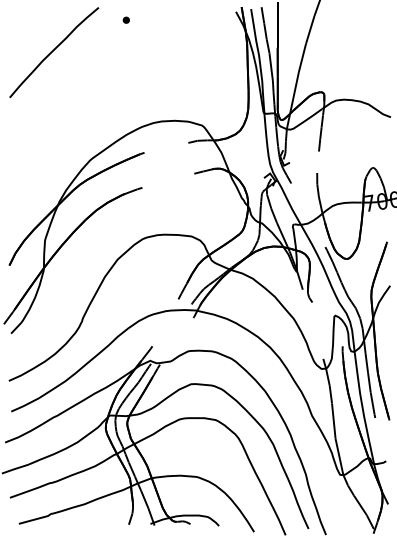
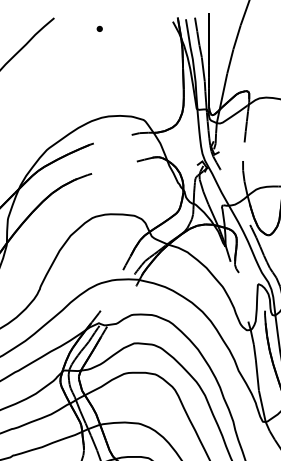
part: (125, 19) -> (99, 28), moved

